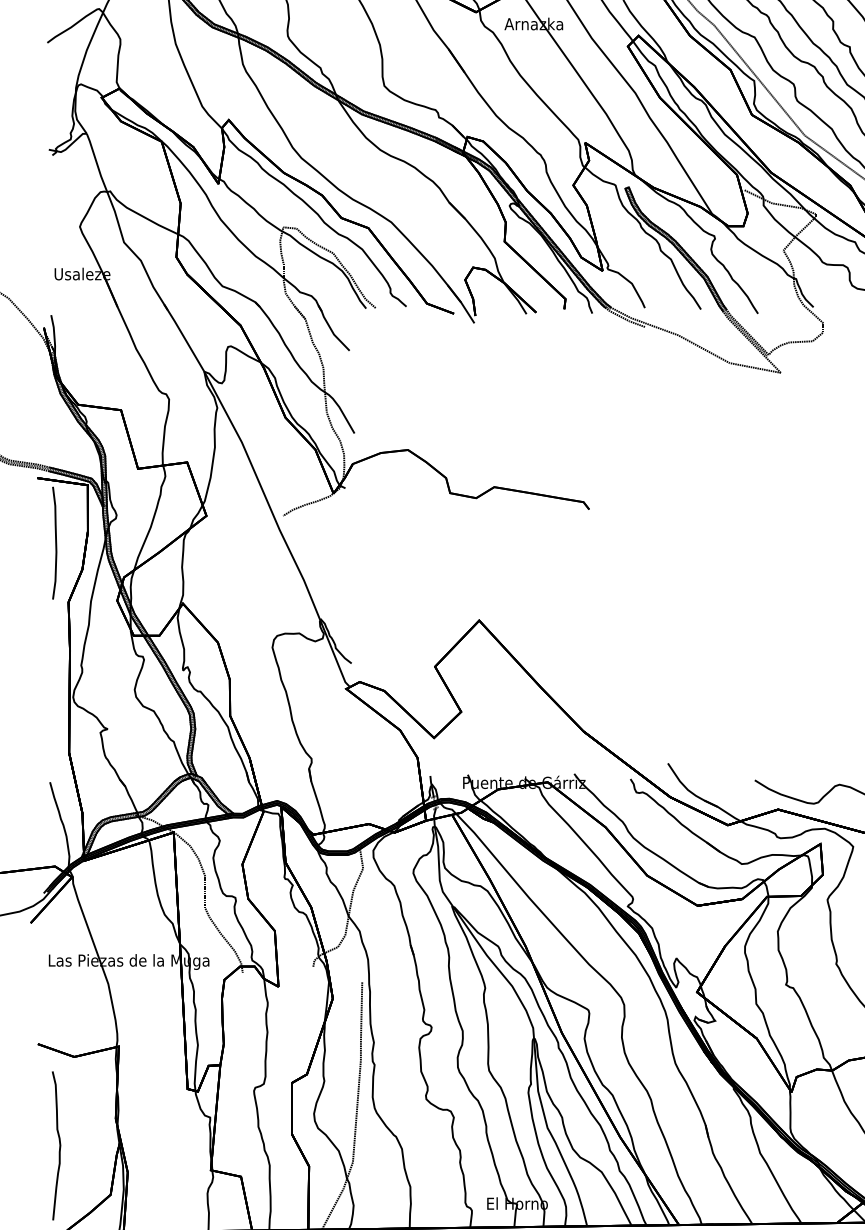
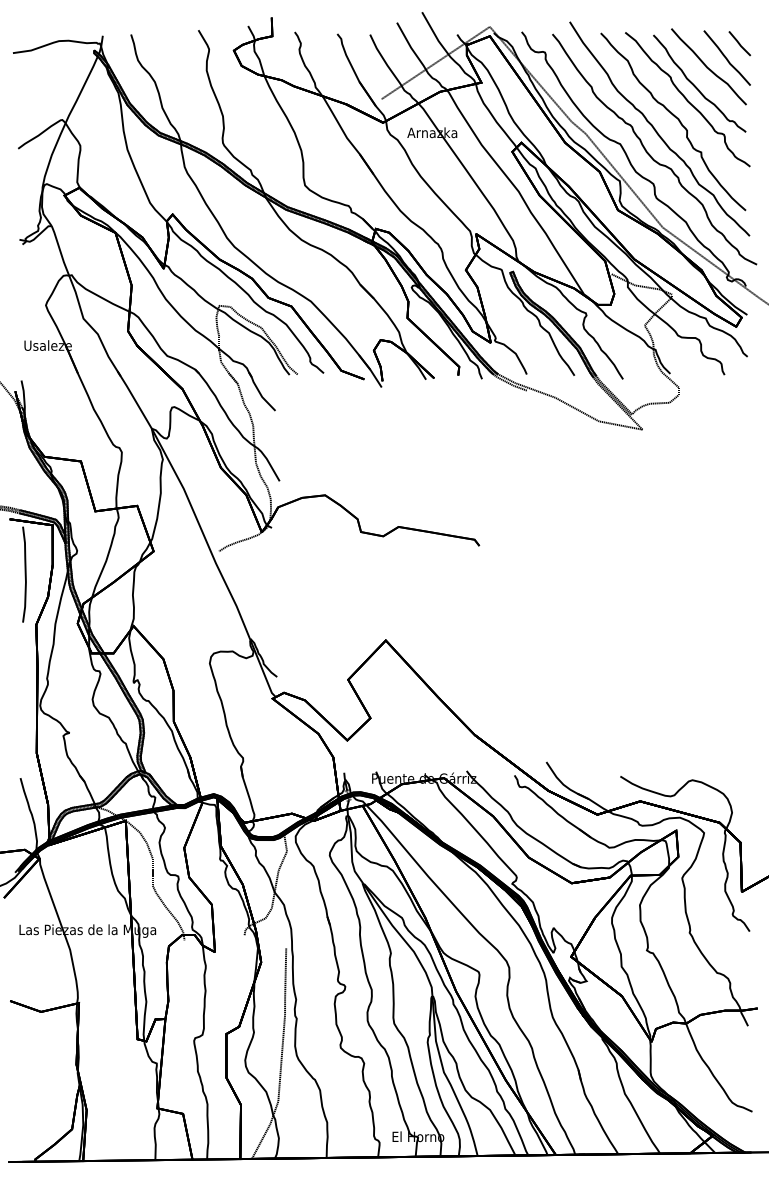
part: (57, 1145) -> (26, 1087), removed

